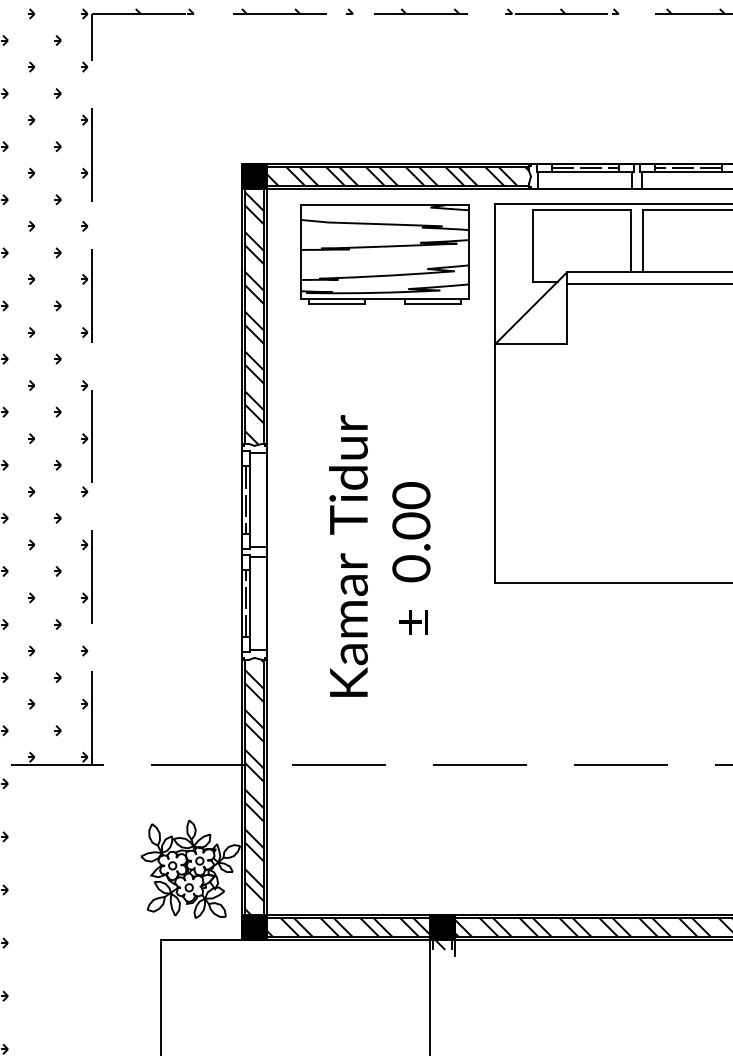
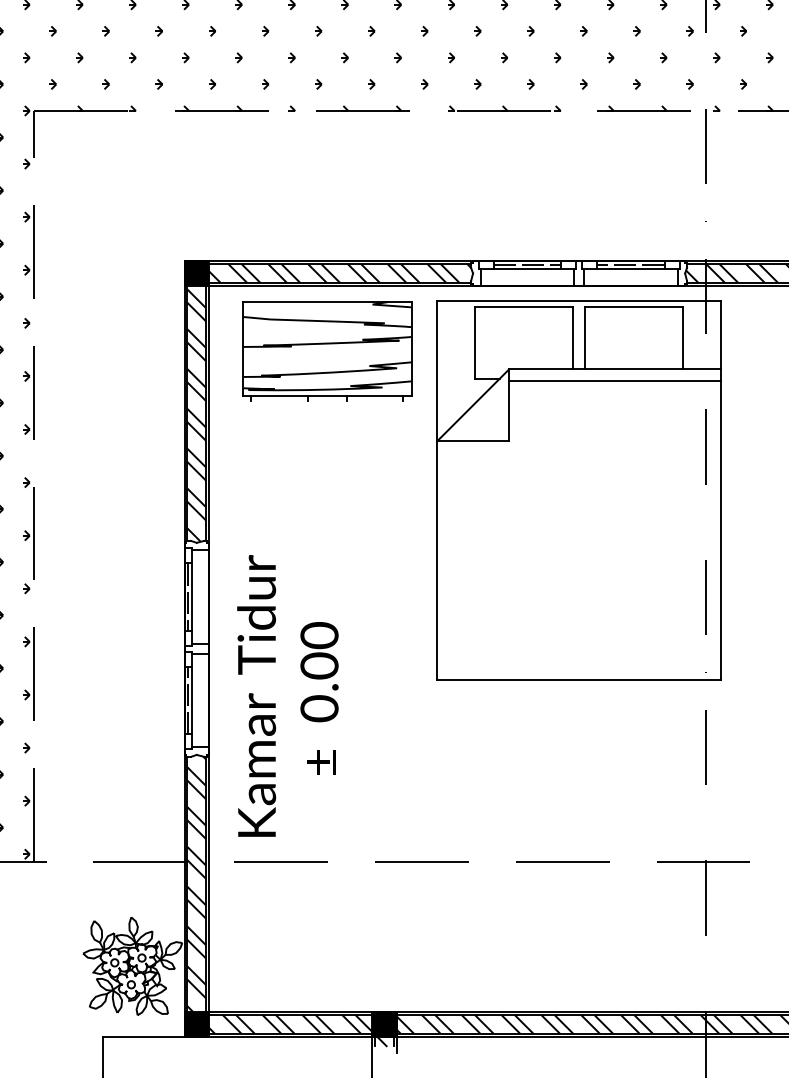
line: (337, 304) -> (279, 401), removed
line: (432, 304) -> (374, 401), removed
text: (379, 555) -> (287, 695), moved

